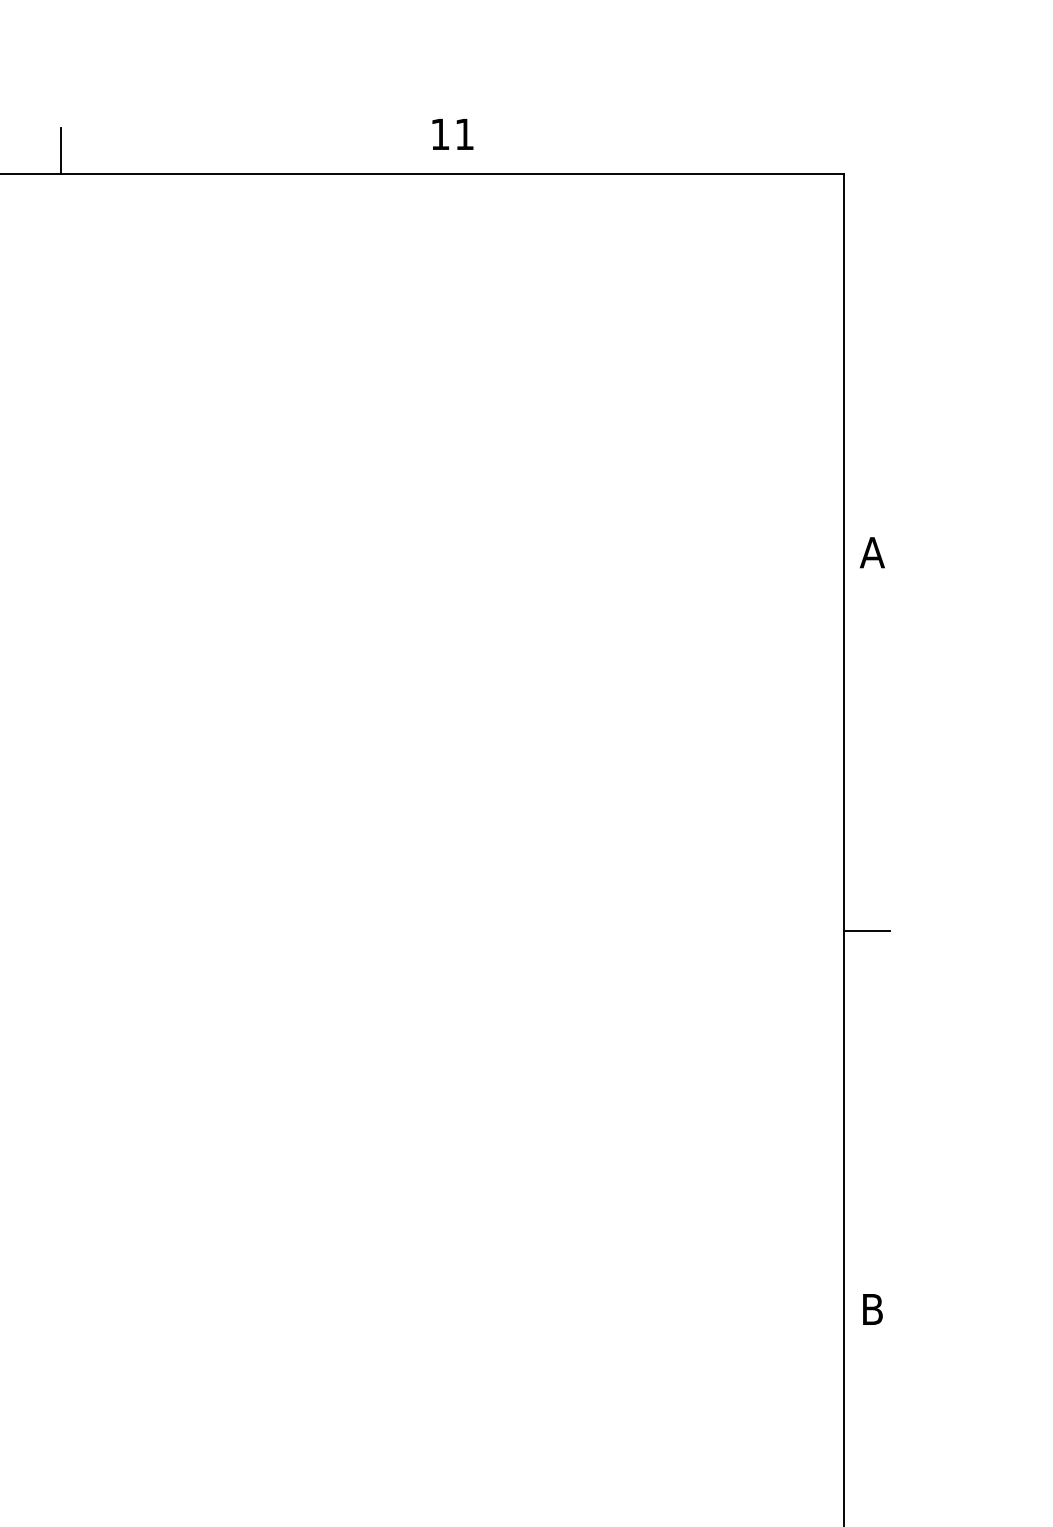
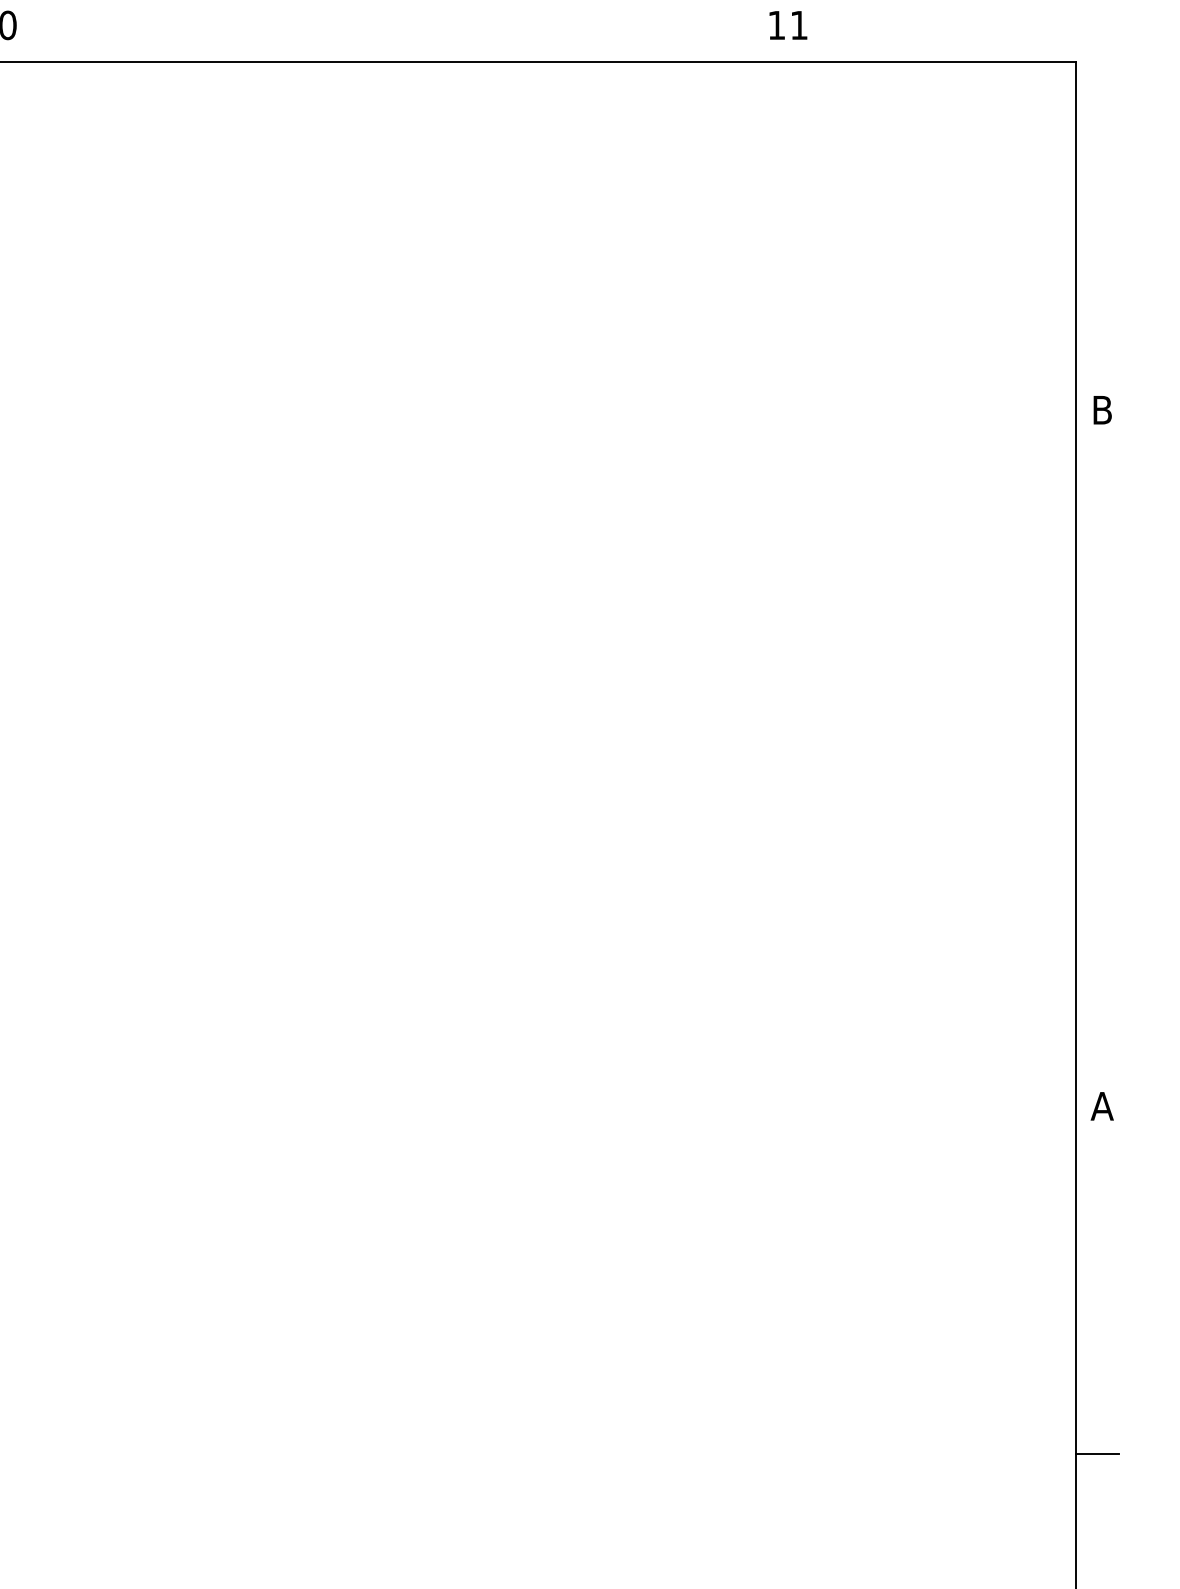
text: (453, 134) -> (788, 25), moved
line: (61, 150) -> (356, 40), removed
text: (871, 553) -> (1101, 410), A -> B
line: (866, 931) -> (1096, 758), removed
text: (871, 1309) -> (1101, 1106), B -> A

